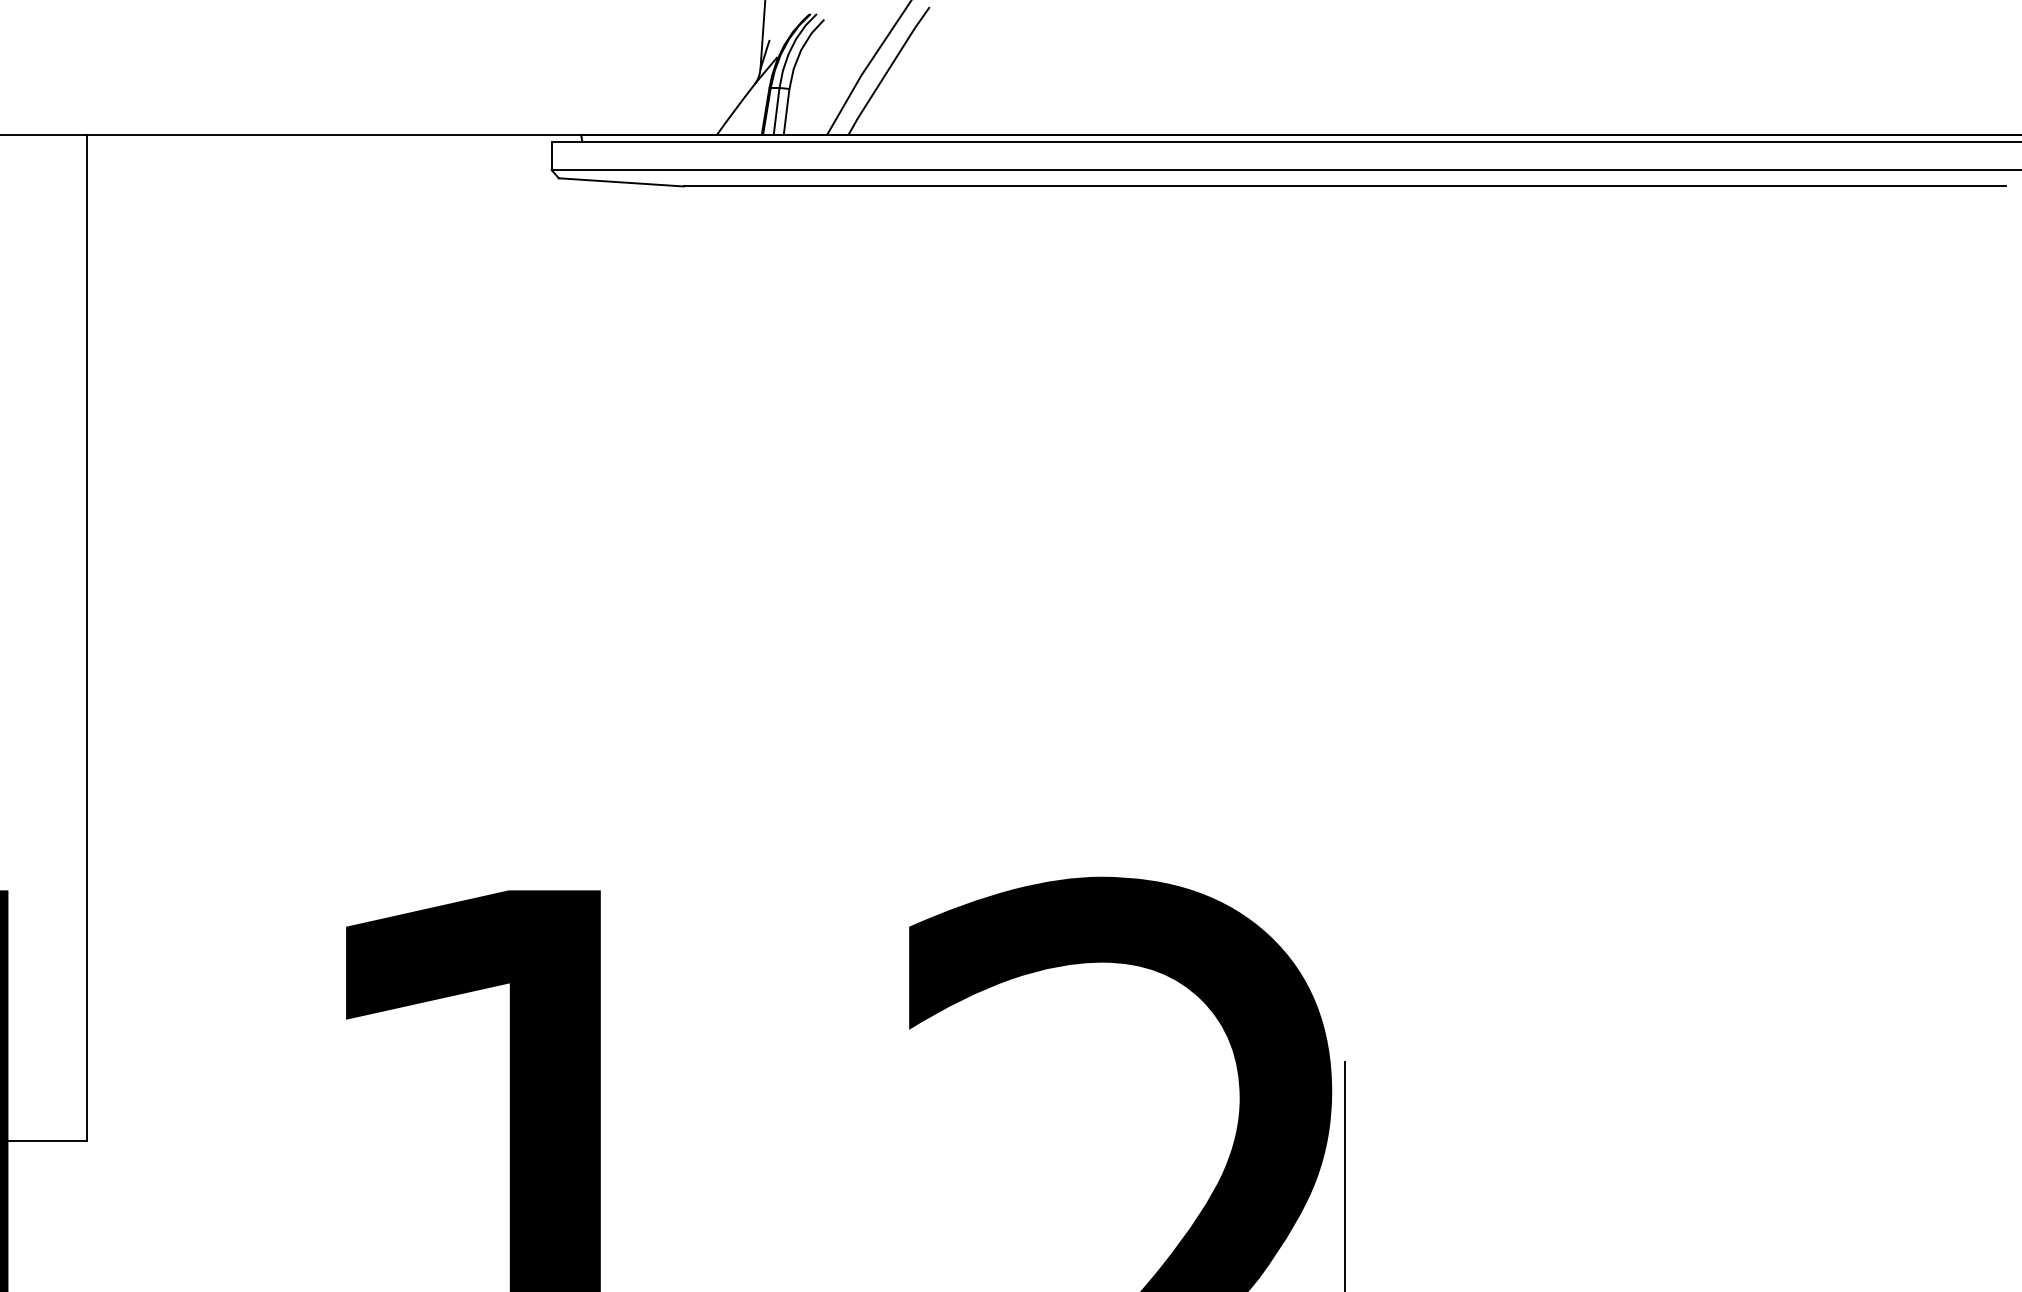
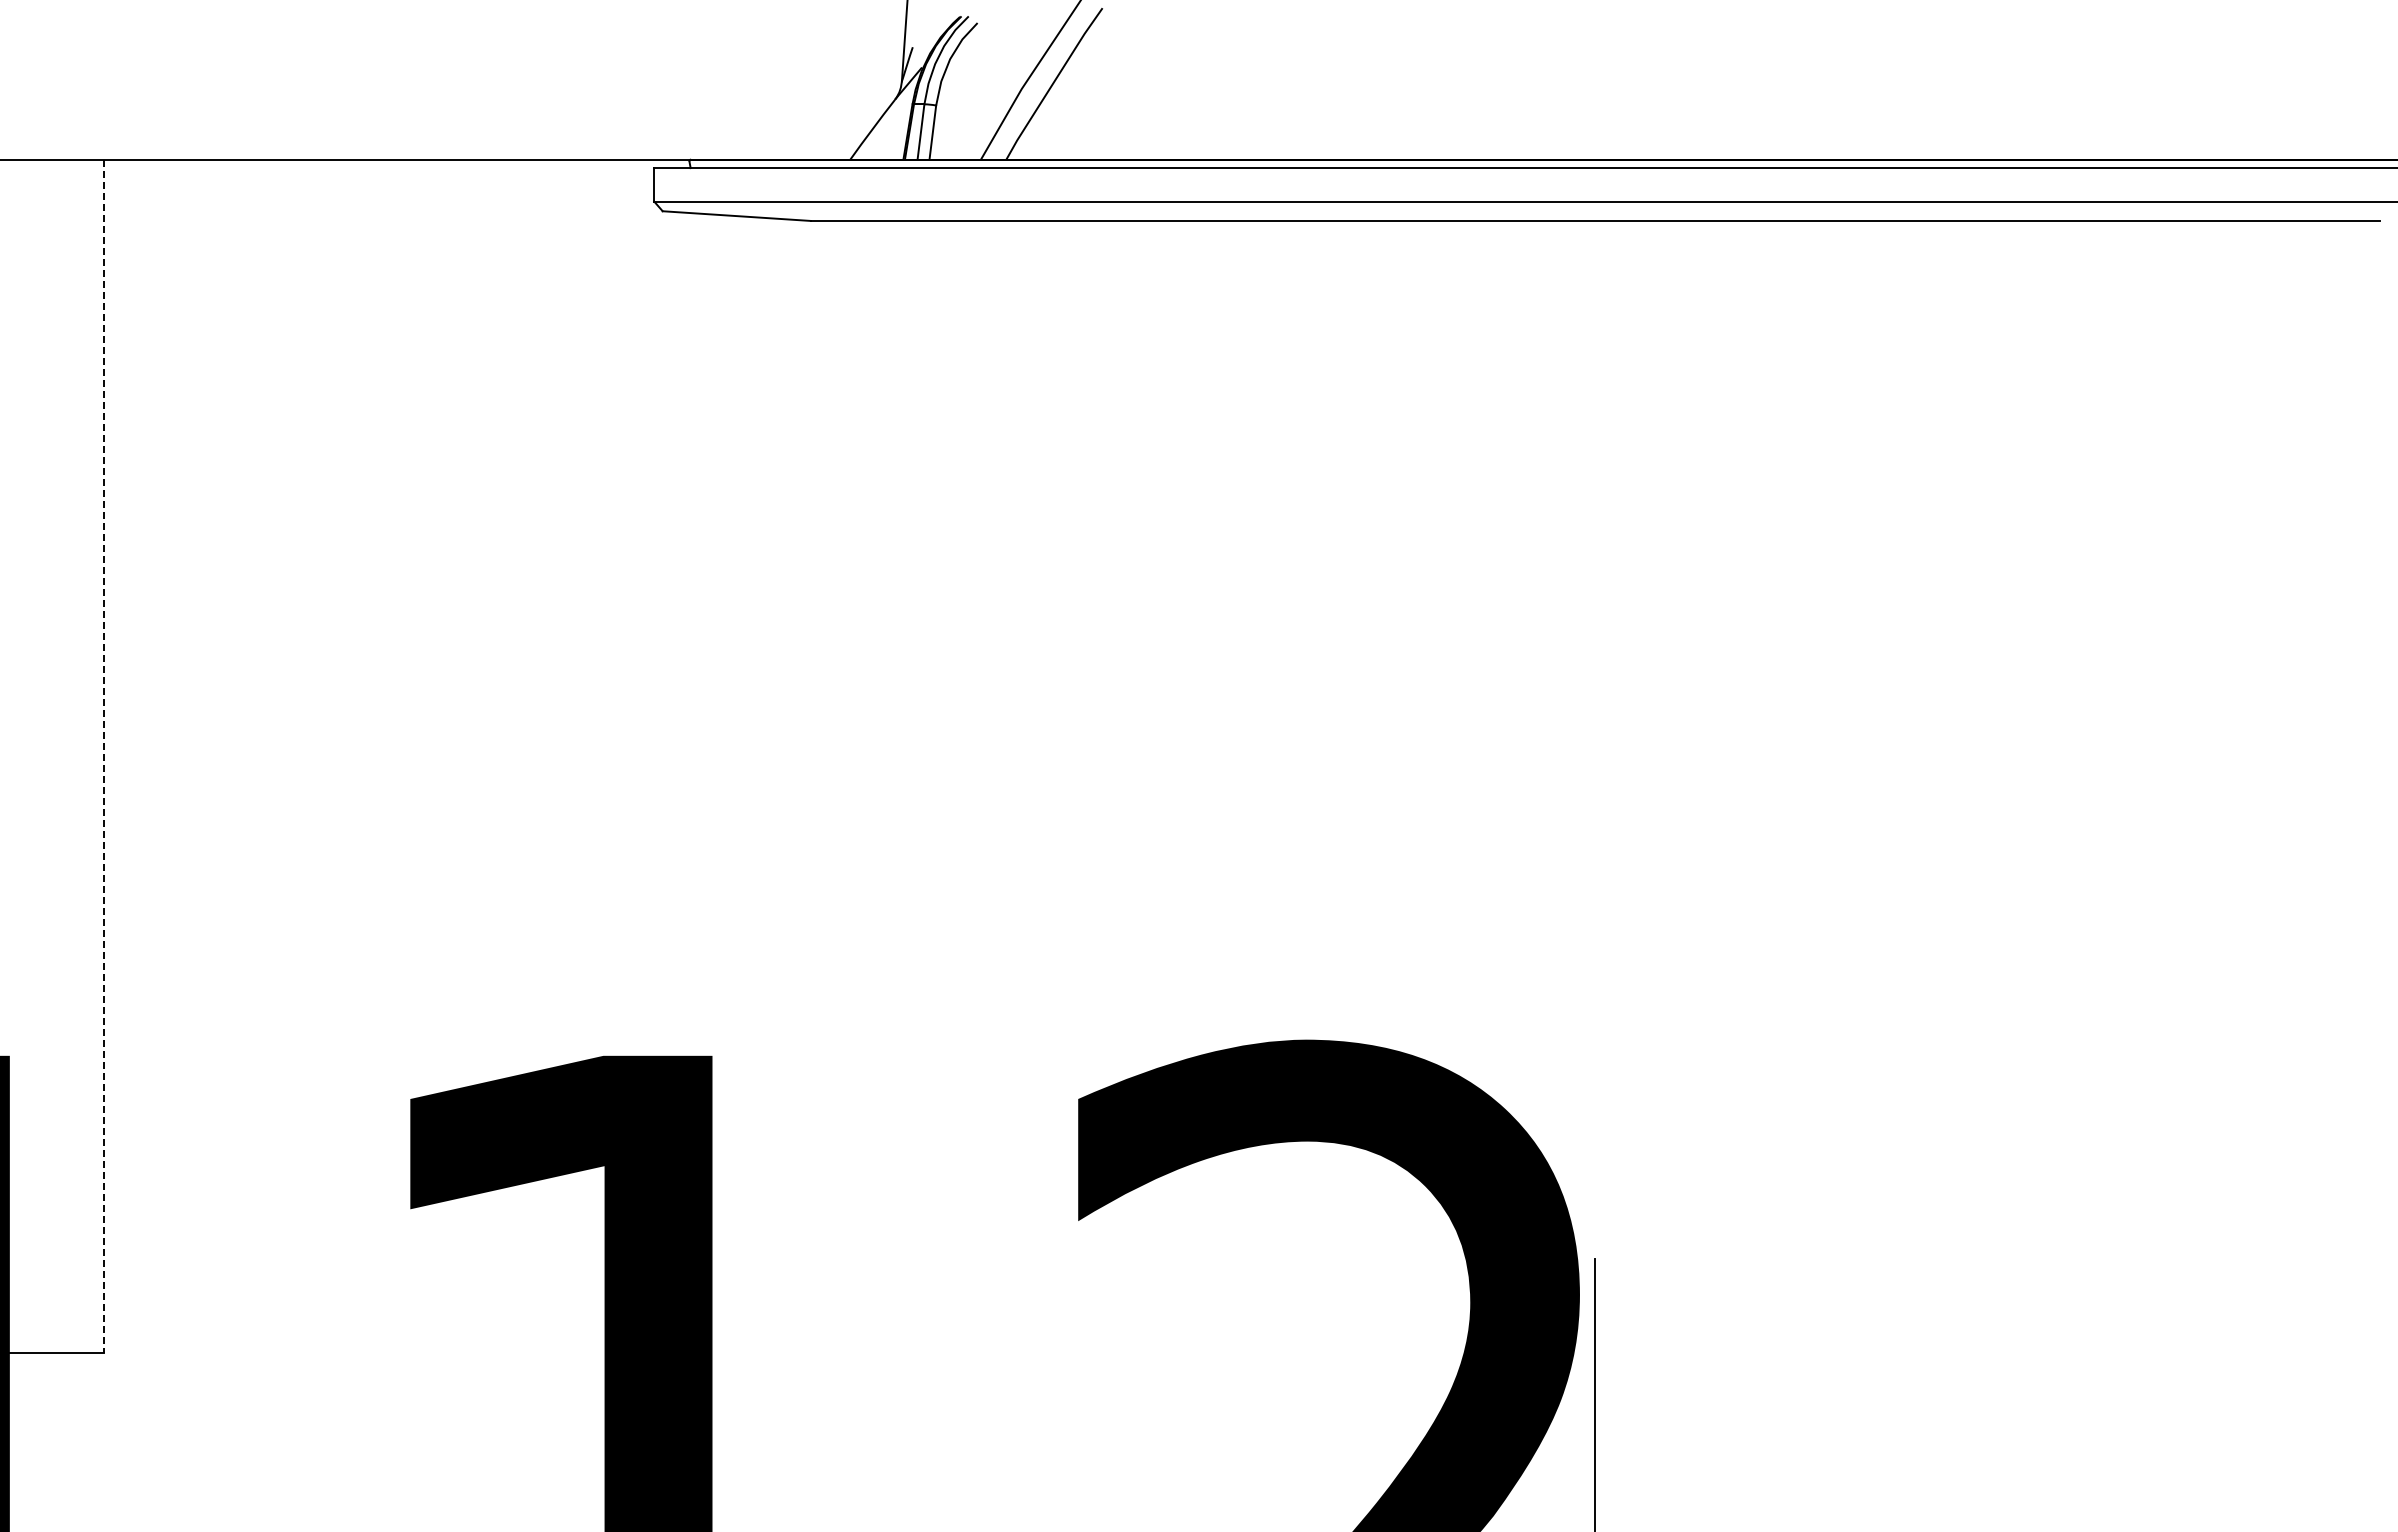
line: (87, 637) -> (103, 756), solid -> dashed

